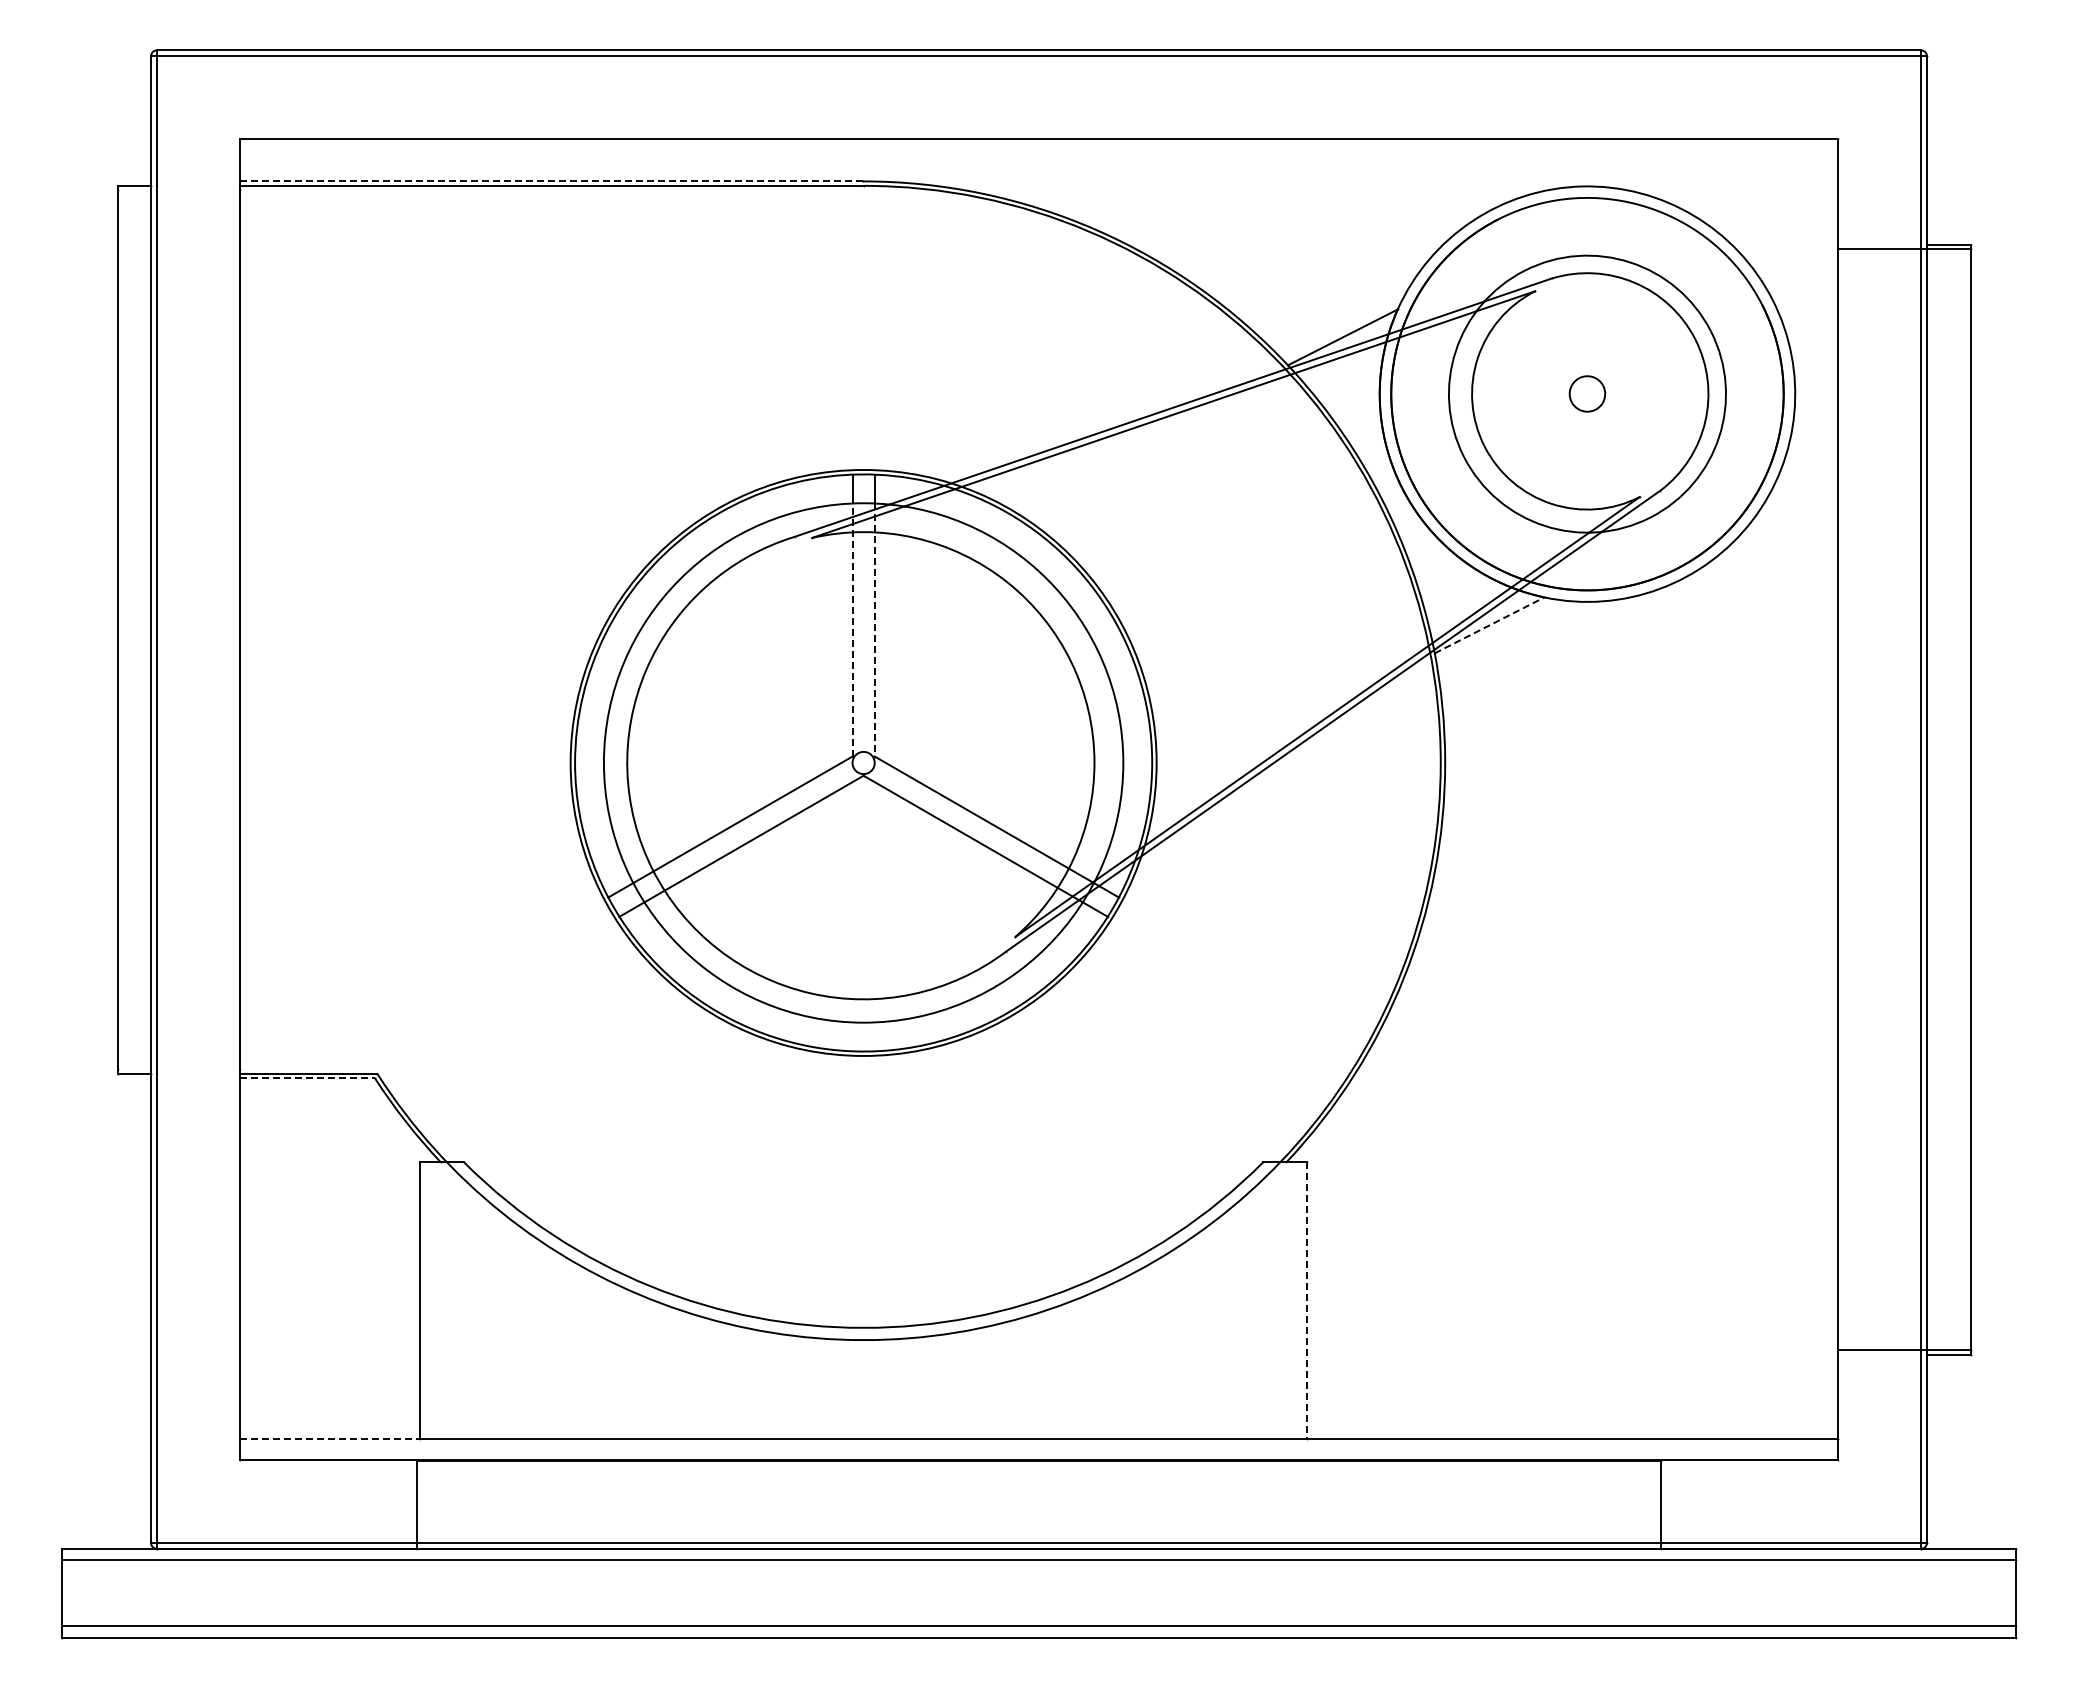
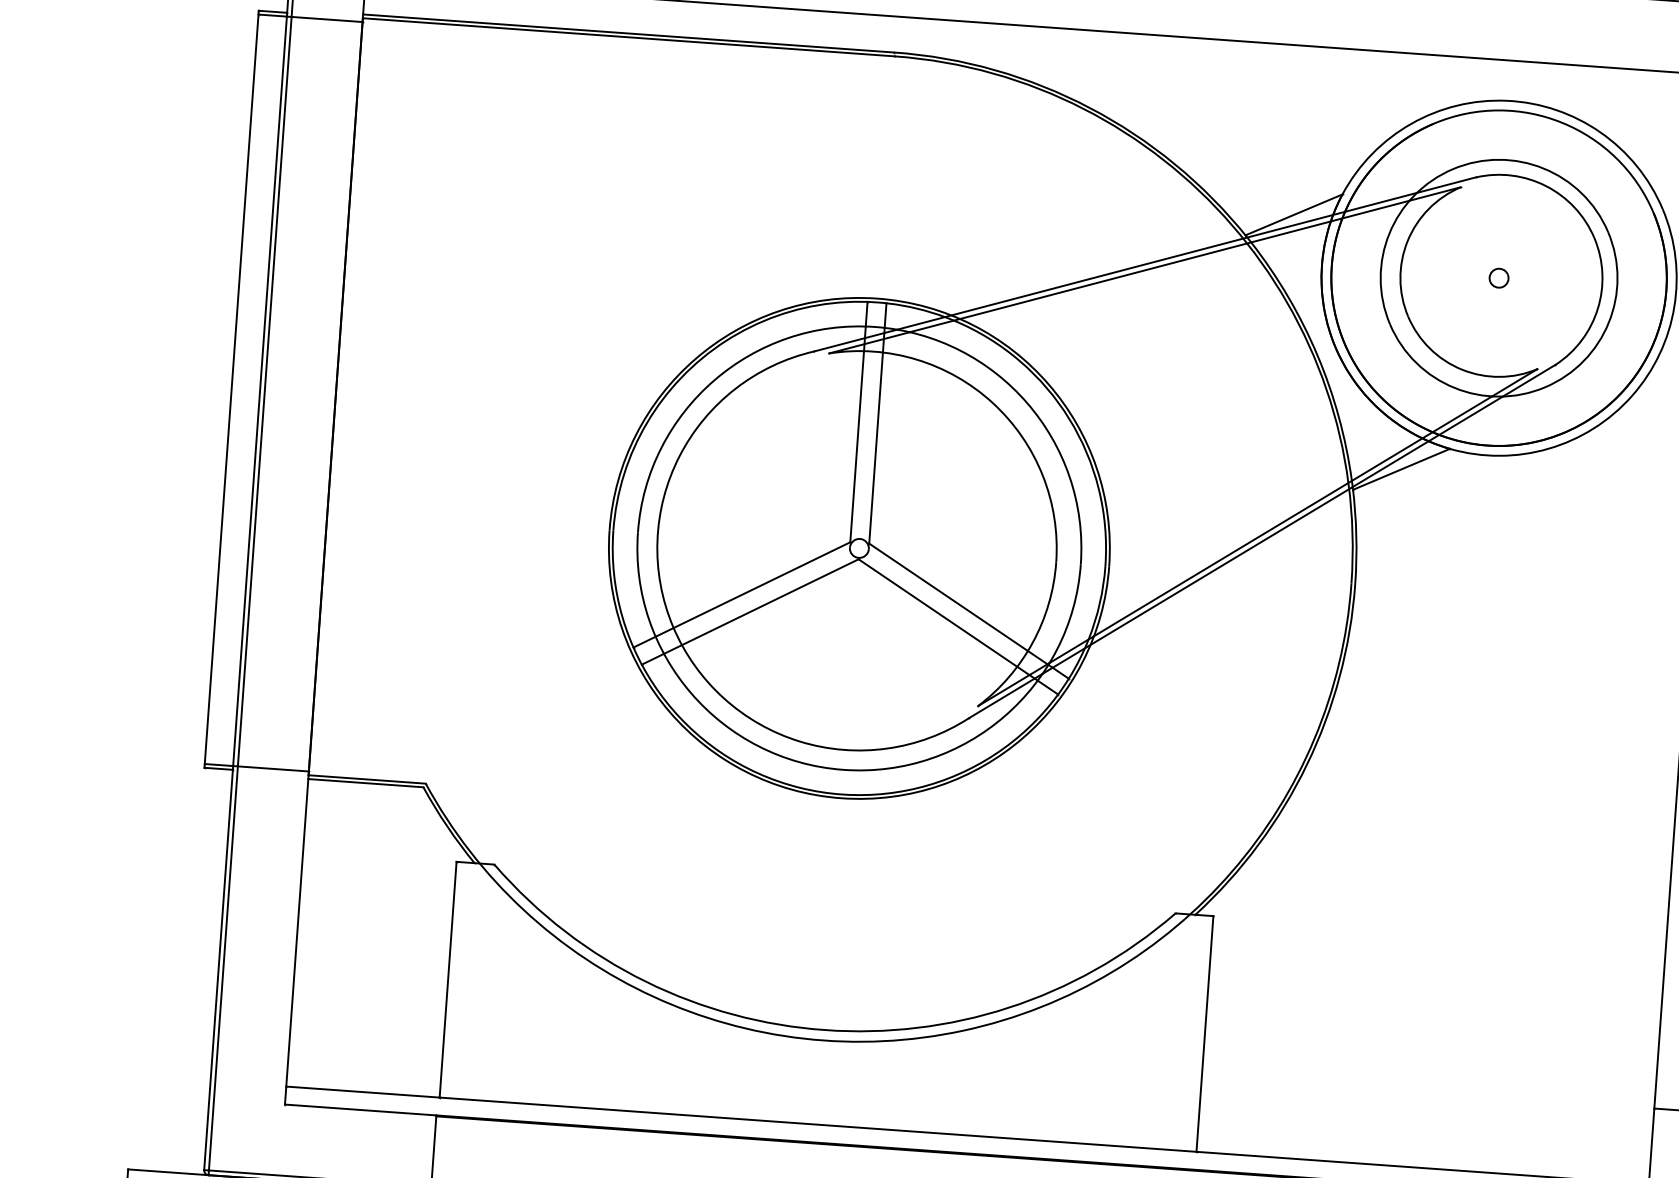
line: (551, 181) -> (628, 33), dashed -> solid
line: (178, 190) -> (310, 18), added
part: (1587, 394) -> (1499, 278), size x0.62
line: (1489, 625) -> (1401, 469), dashed -> solid
line: (852, 630) -> (857, 434), dashed -> solid
line: (874, 630) -> (876, 436), dashed -> solid
line: (178, 1069) -> (256, 767), added
line: (307, 1078) -> (365, 783), dashed -> solid
line: (1307, 1301) -> (1204, 1034), dashed -> solid
line: (329, 1438) -> (362, 1091), dashed -> solid

